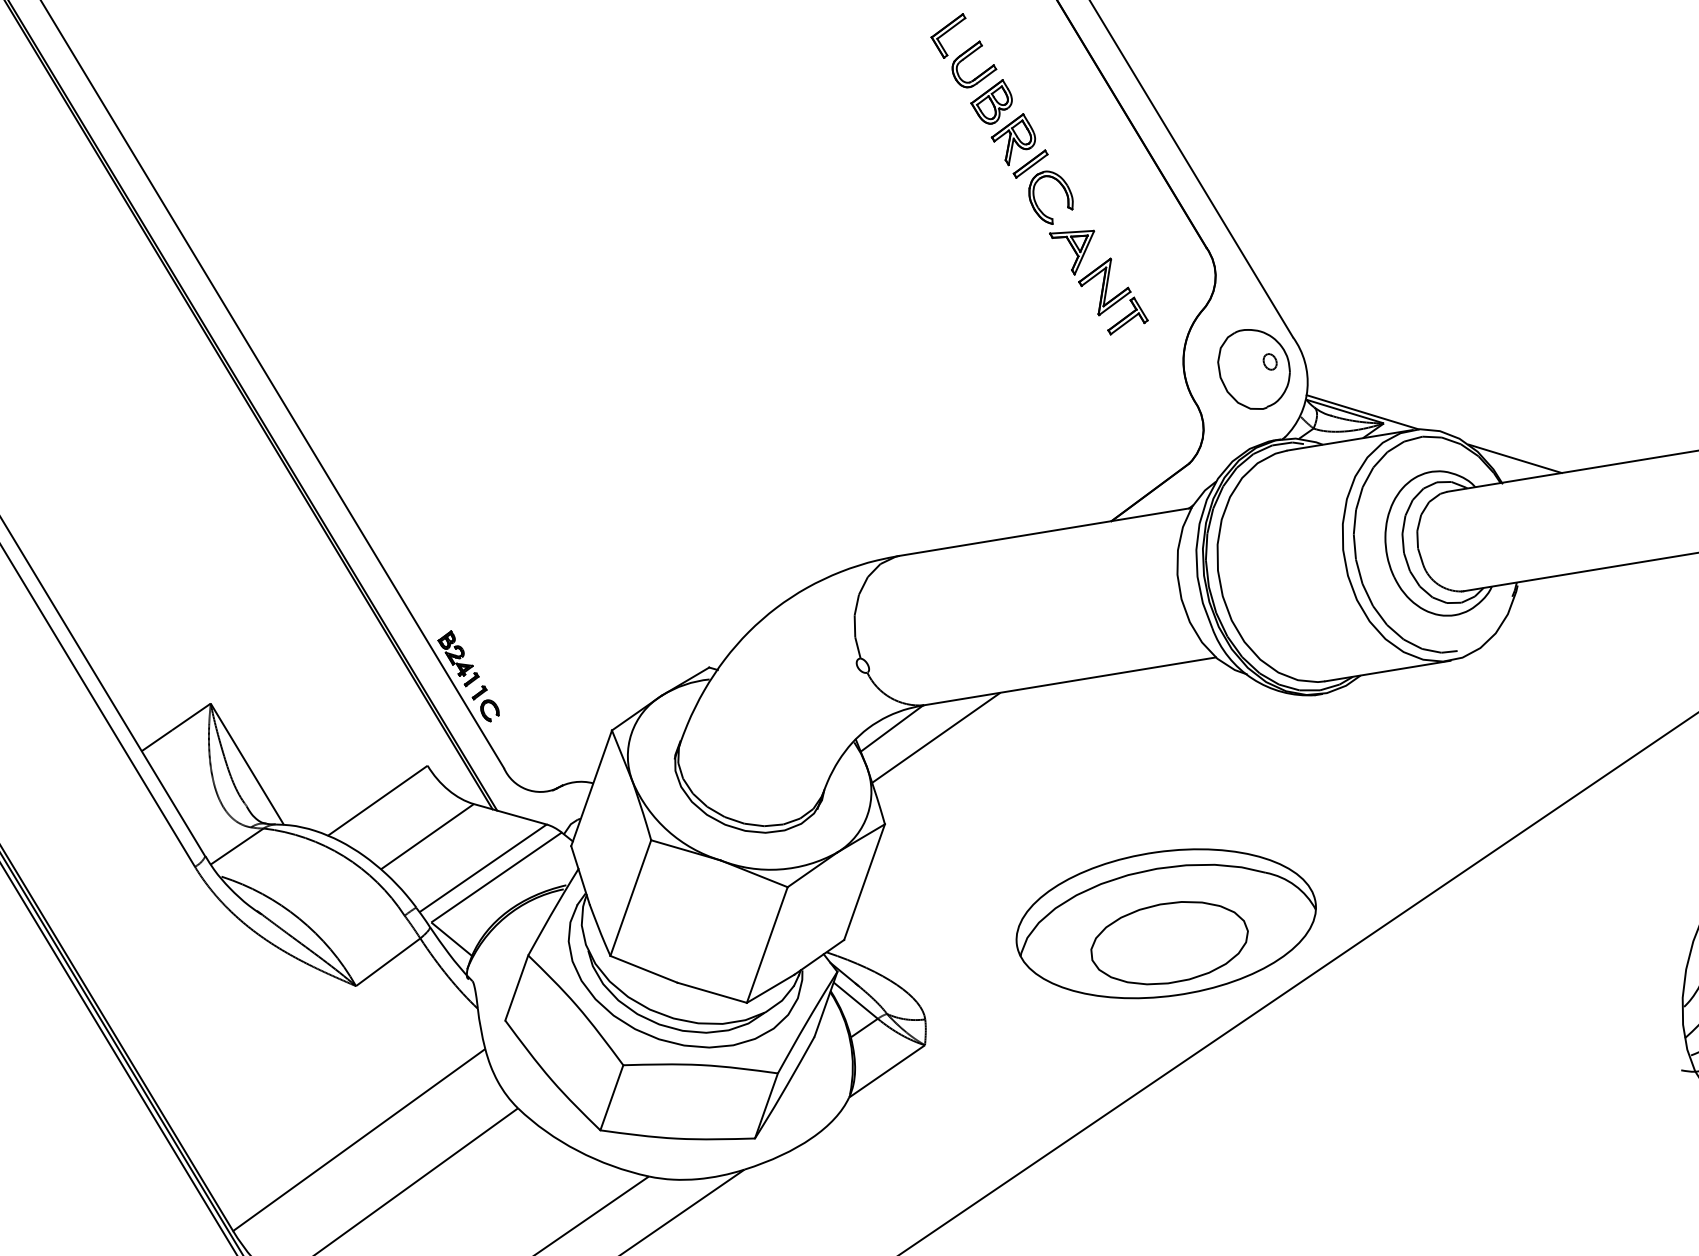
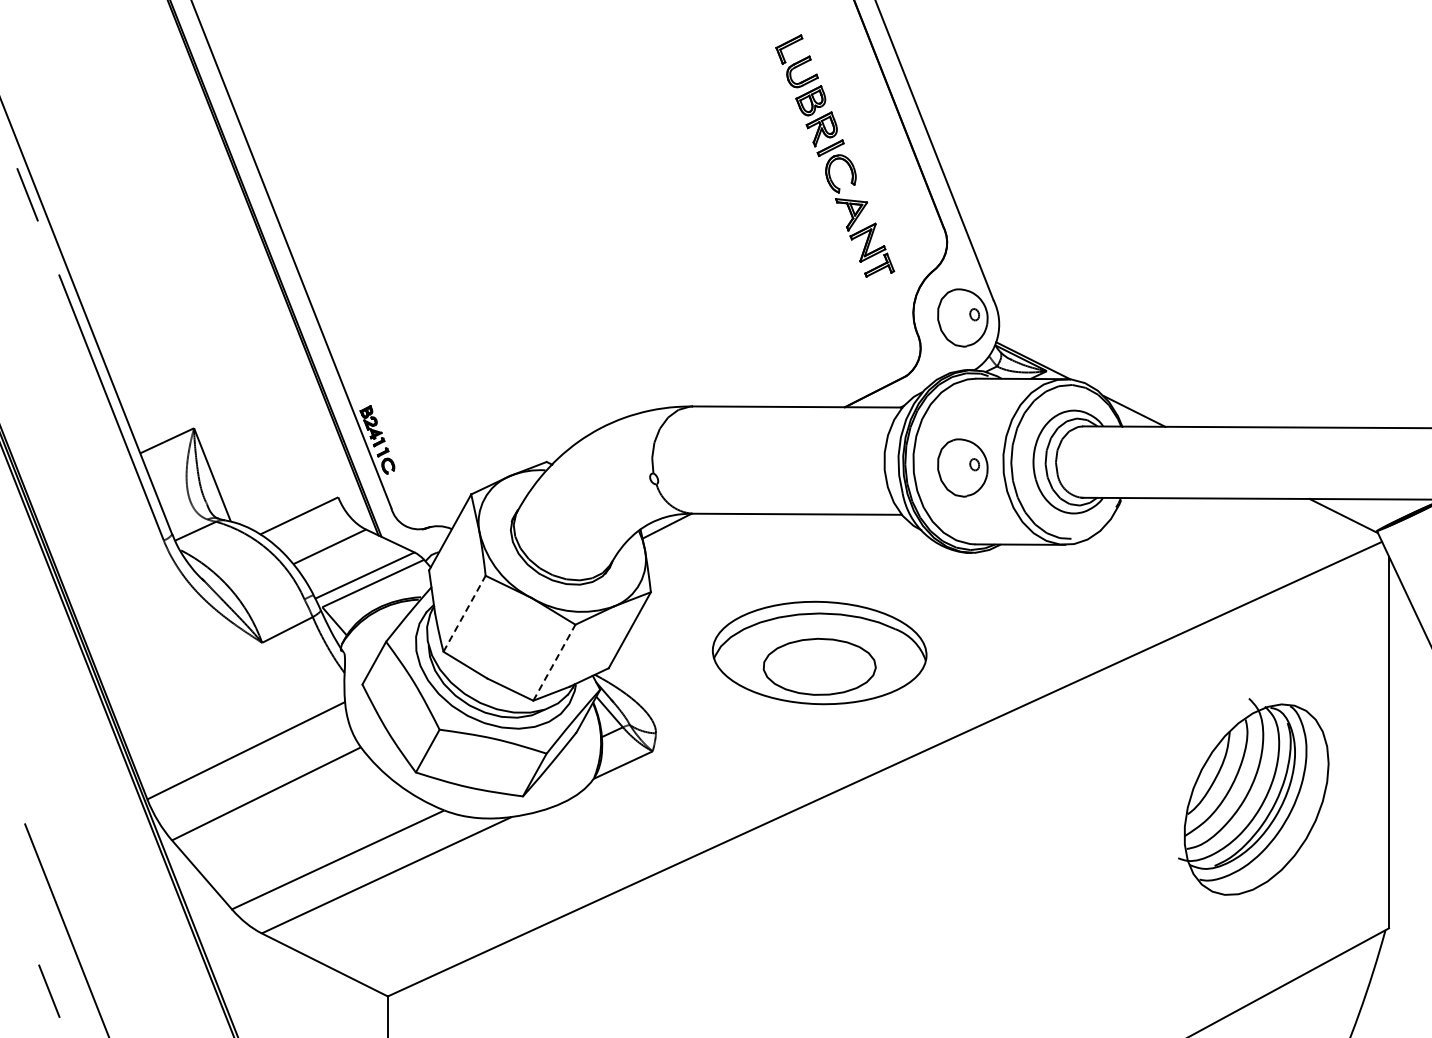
part: (1289, 577) -> (962, 467), added
line: (935, 737) -> (696, 537), removed
line: (630, 897) -> (464, 613), solid -> dashed
part: (1165, 923) -> (819, 652), moved
line: (767, 944) -> (554, 662), solid -> dashed

